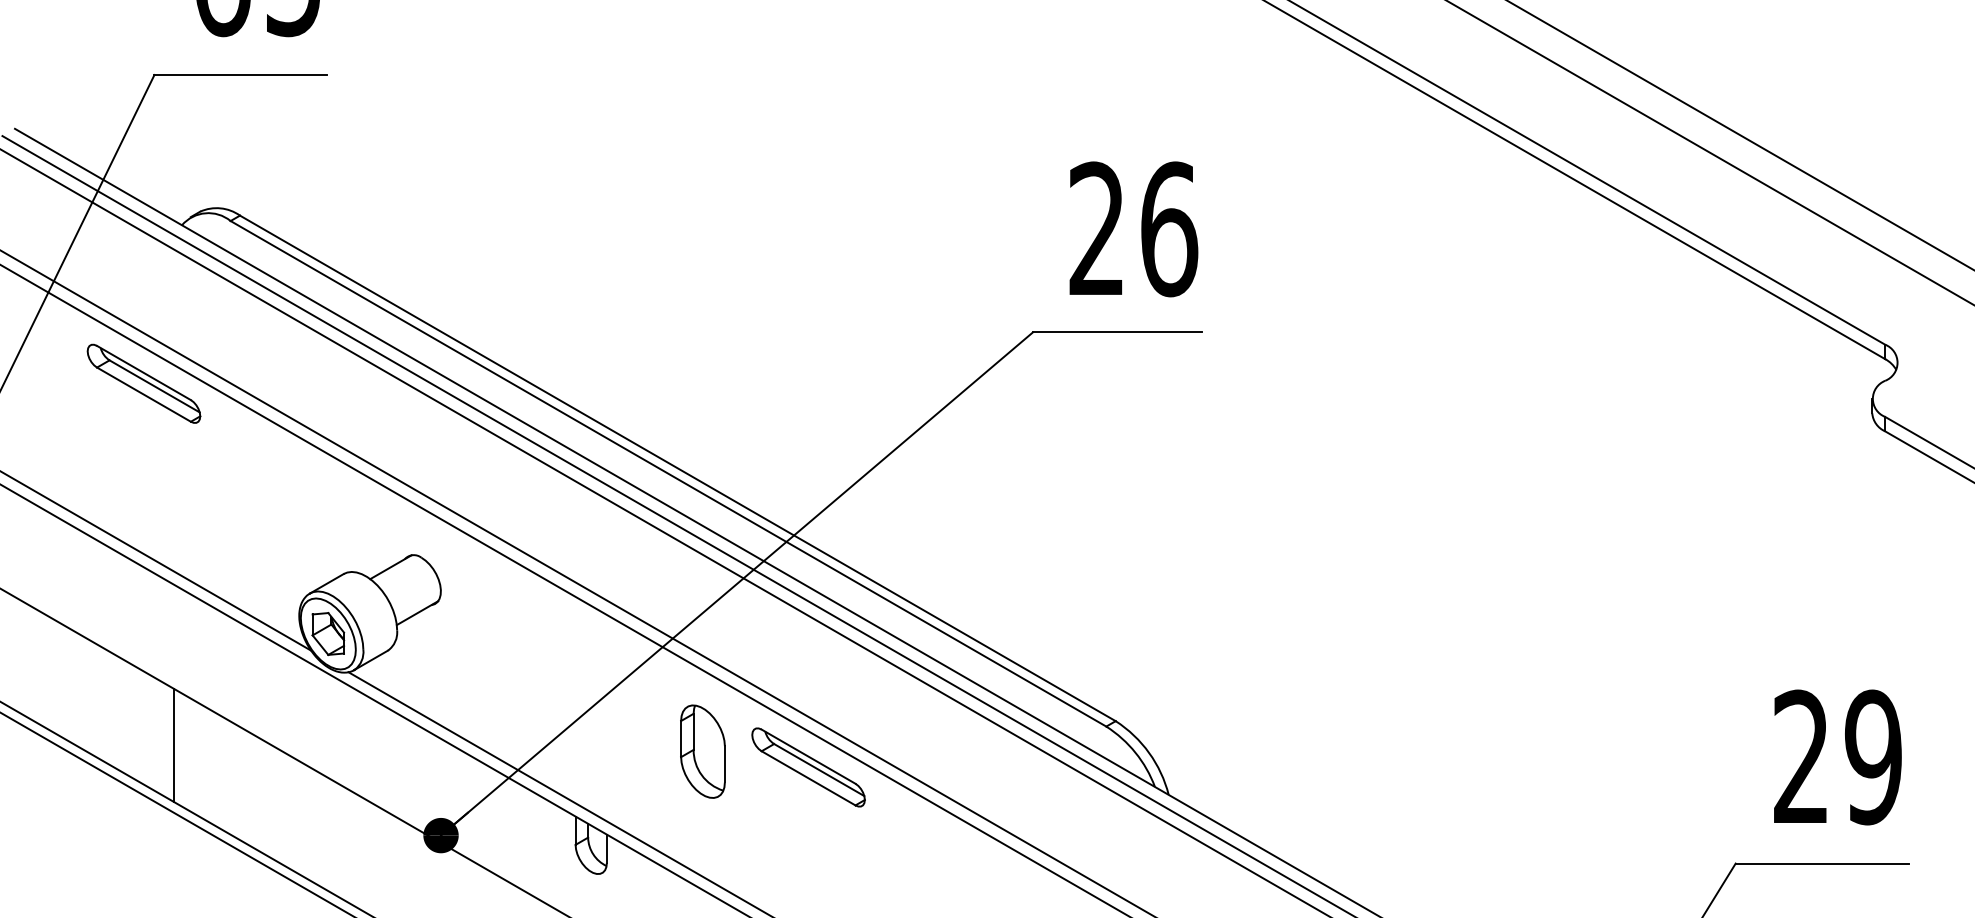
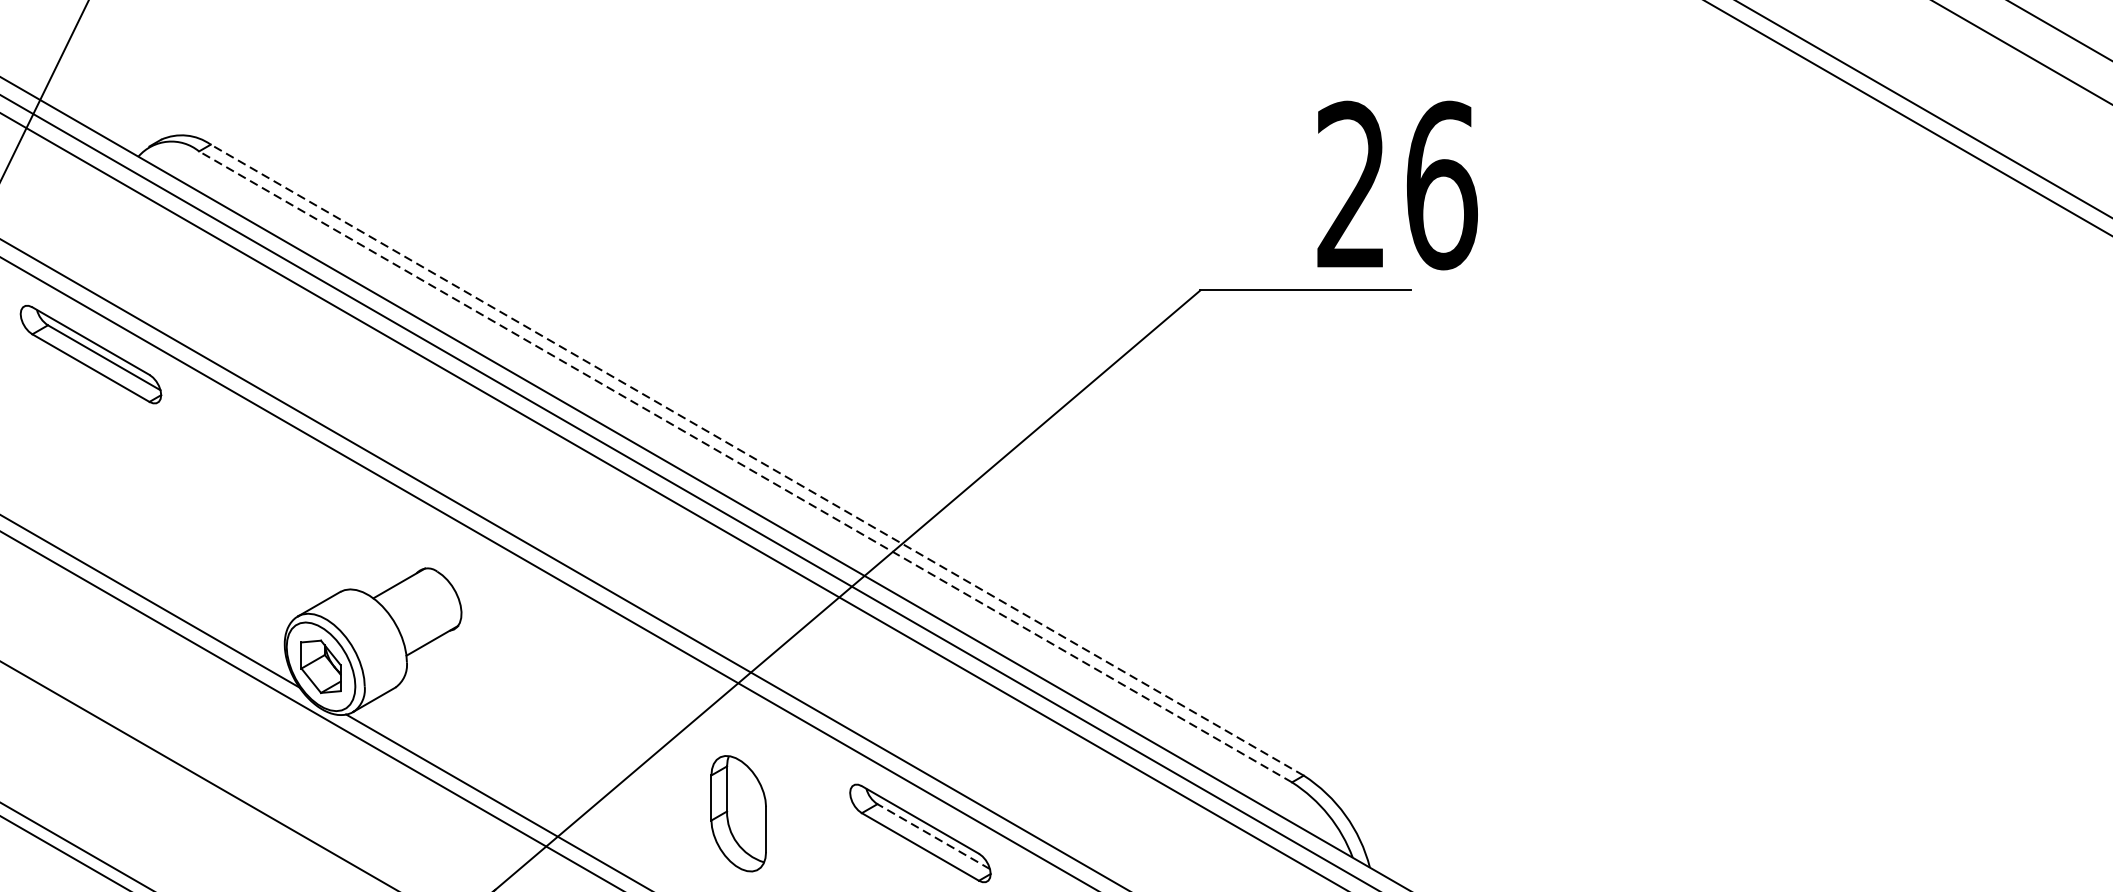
text: (1133, 229) -> (1397, 185), moved
line: (677, 468) -> (756, 460), solid -> dashed
line: (668, 473) -> (745, 466), solid -> dashed
line: (174, 745) -> (129, 805), removed
part: (702, 751) -> (738, 813), moved
line: (818, 769) -> (932, 835), solid -> dashed

